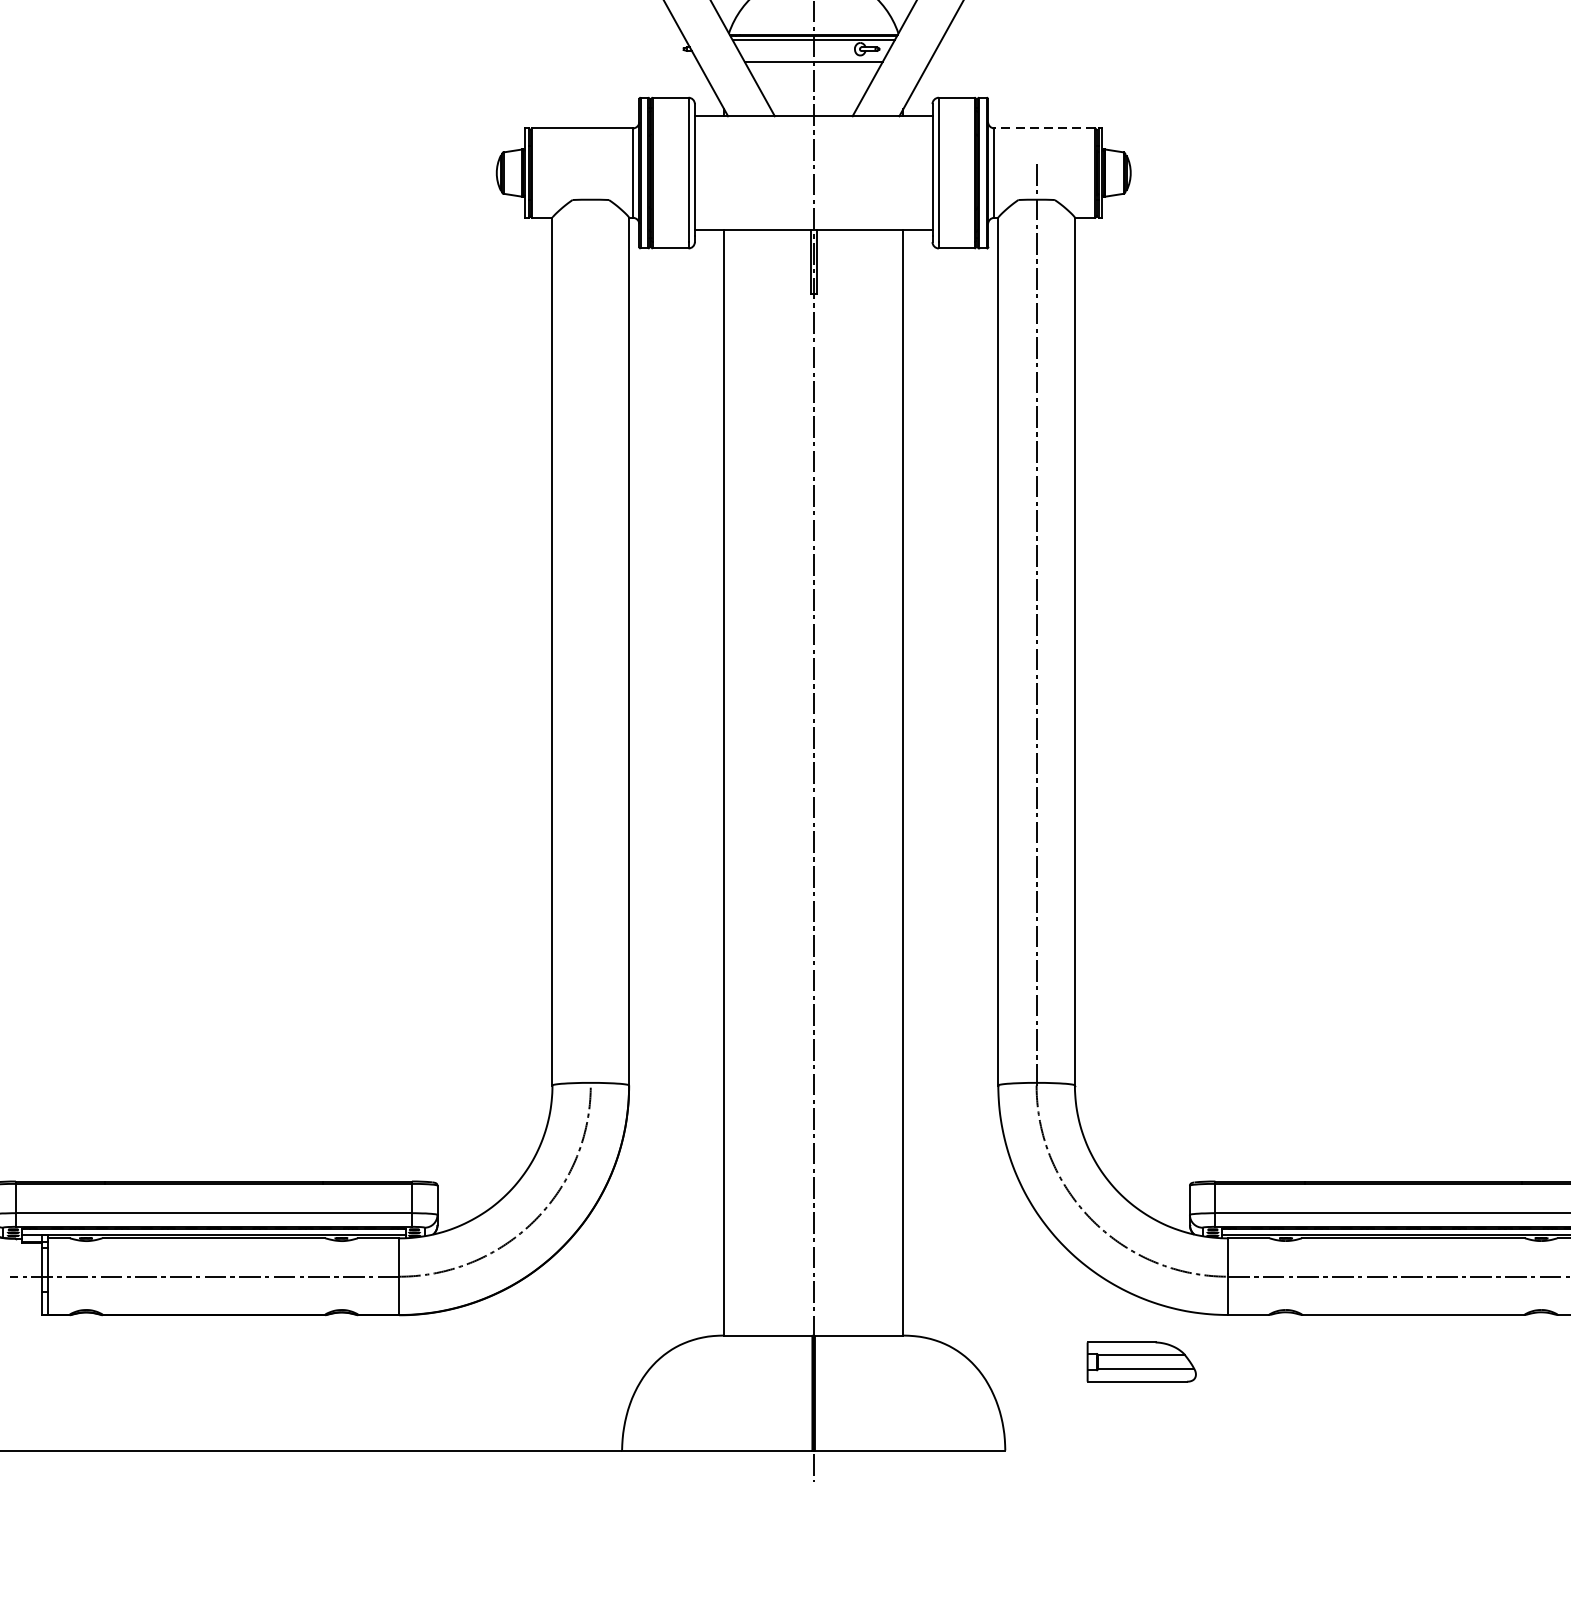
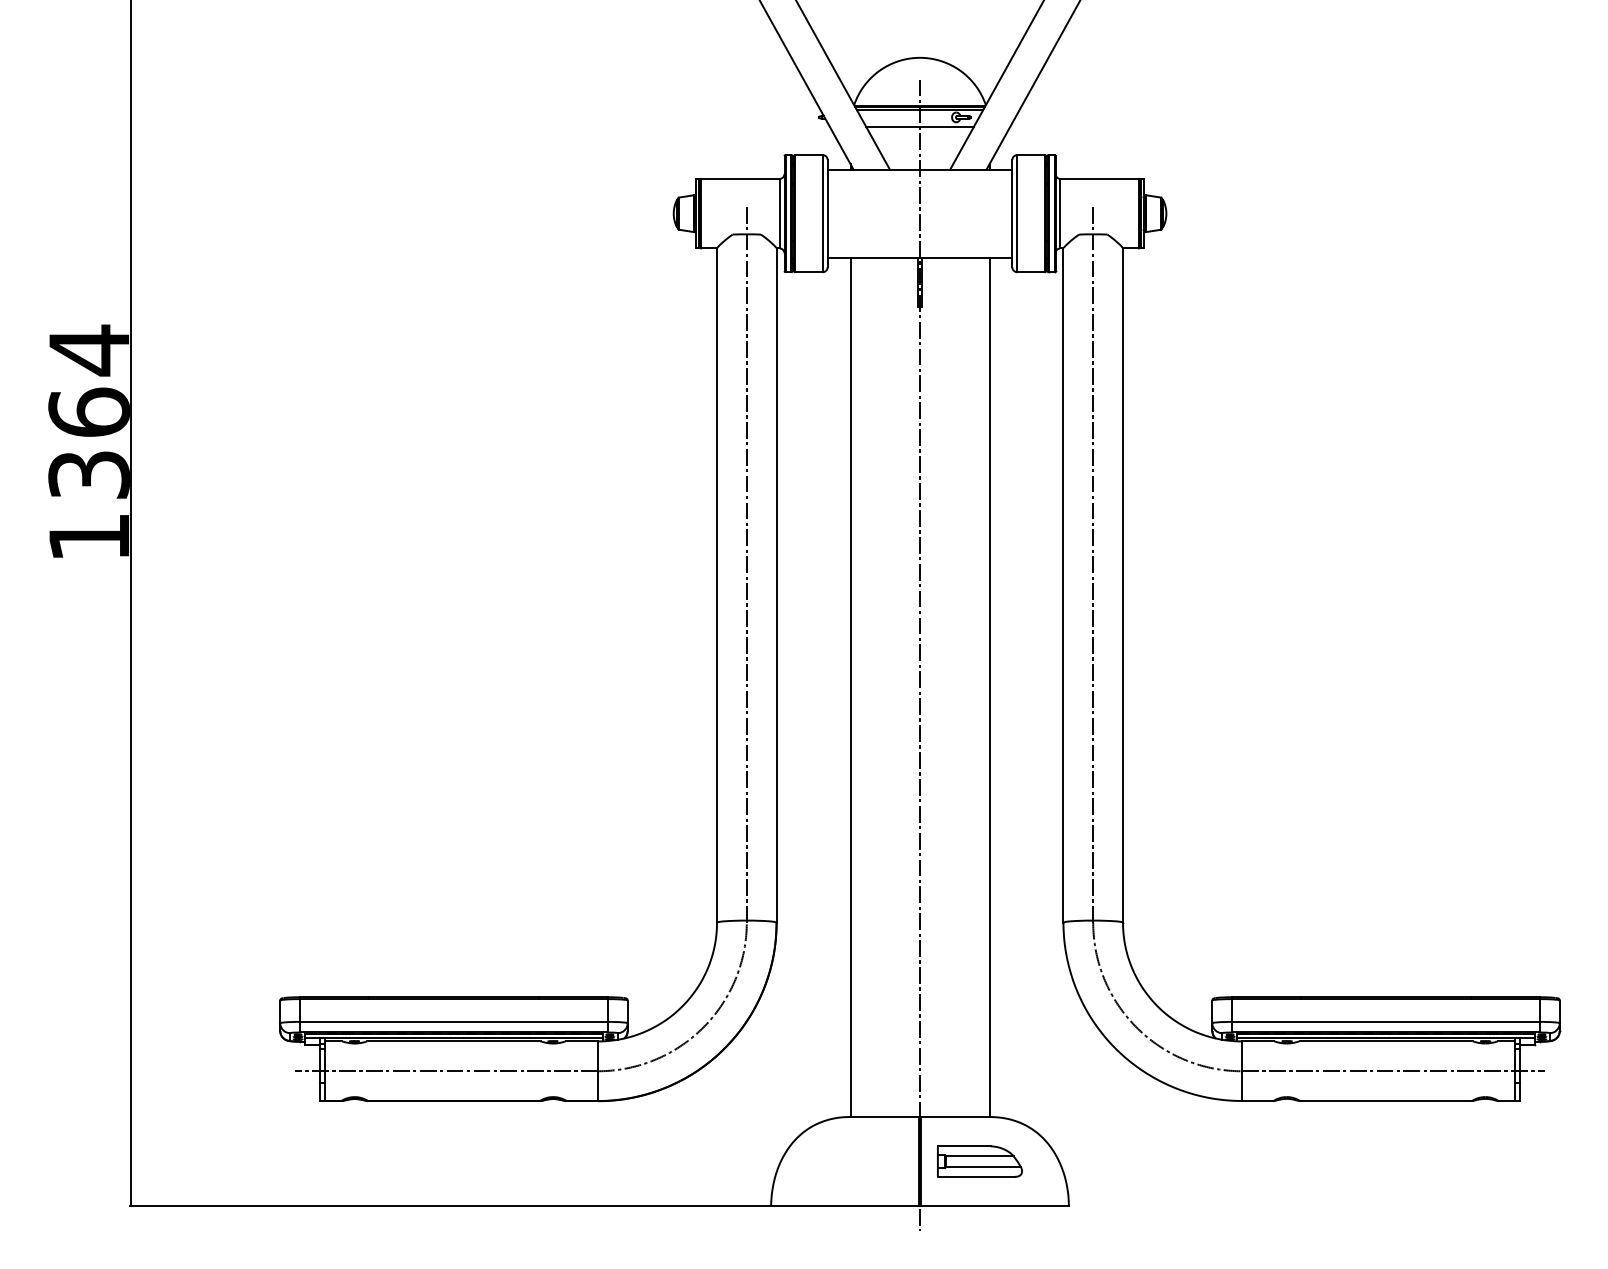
line: (1044, 127) -> (1099, 178), dashed -> solid
line: (590, 624) -> (746, 564), added
part: (1141, 1361) -> (979, 1161), moved

